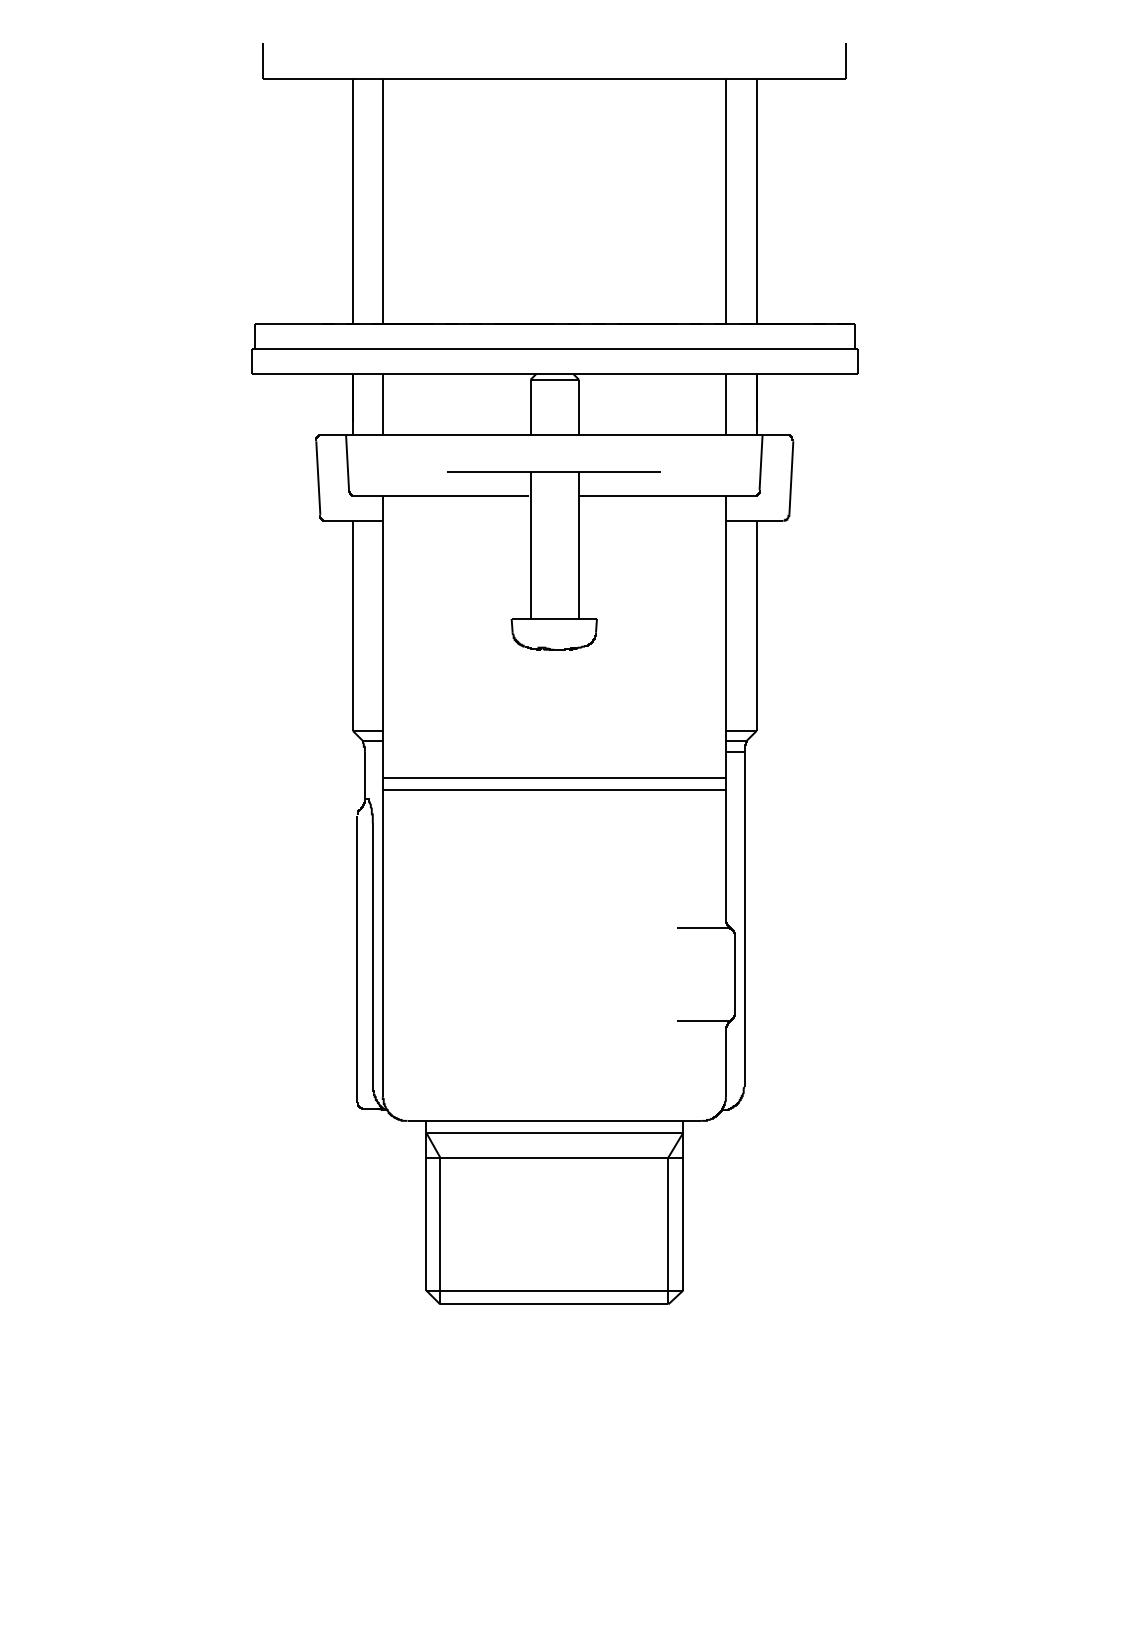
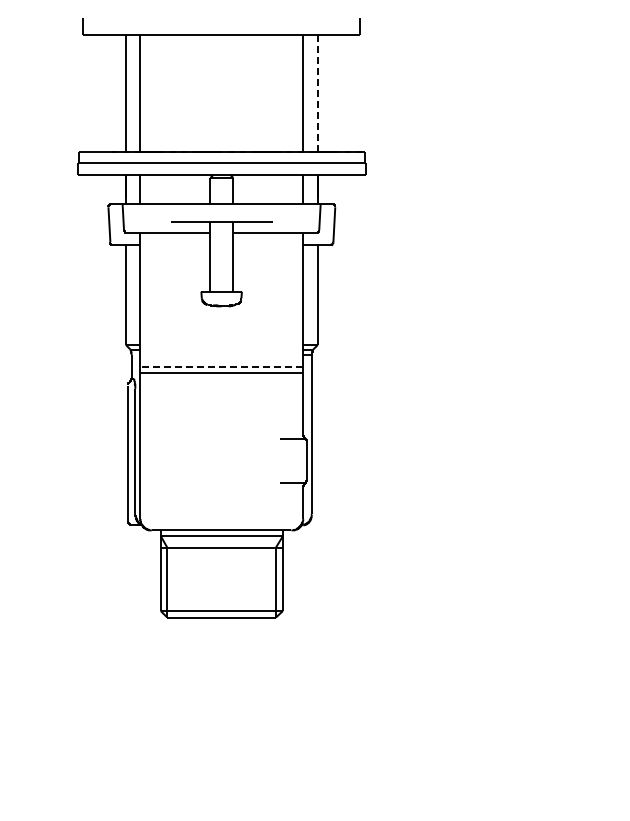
line: (755, 199) -> (317, 92), solid -> dashed
line: (554, 778) -> (221, 367), solid -> dashed

